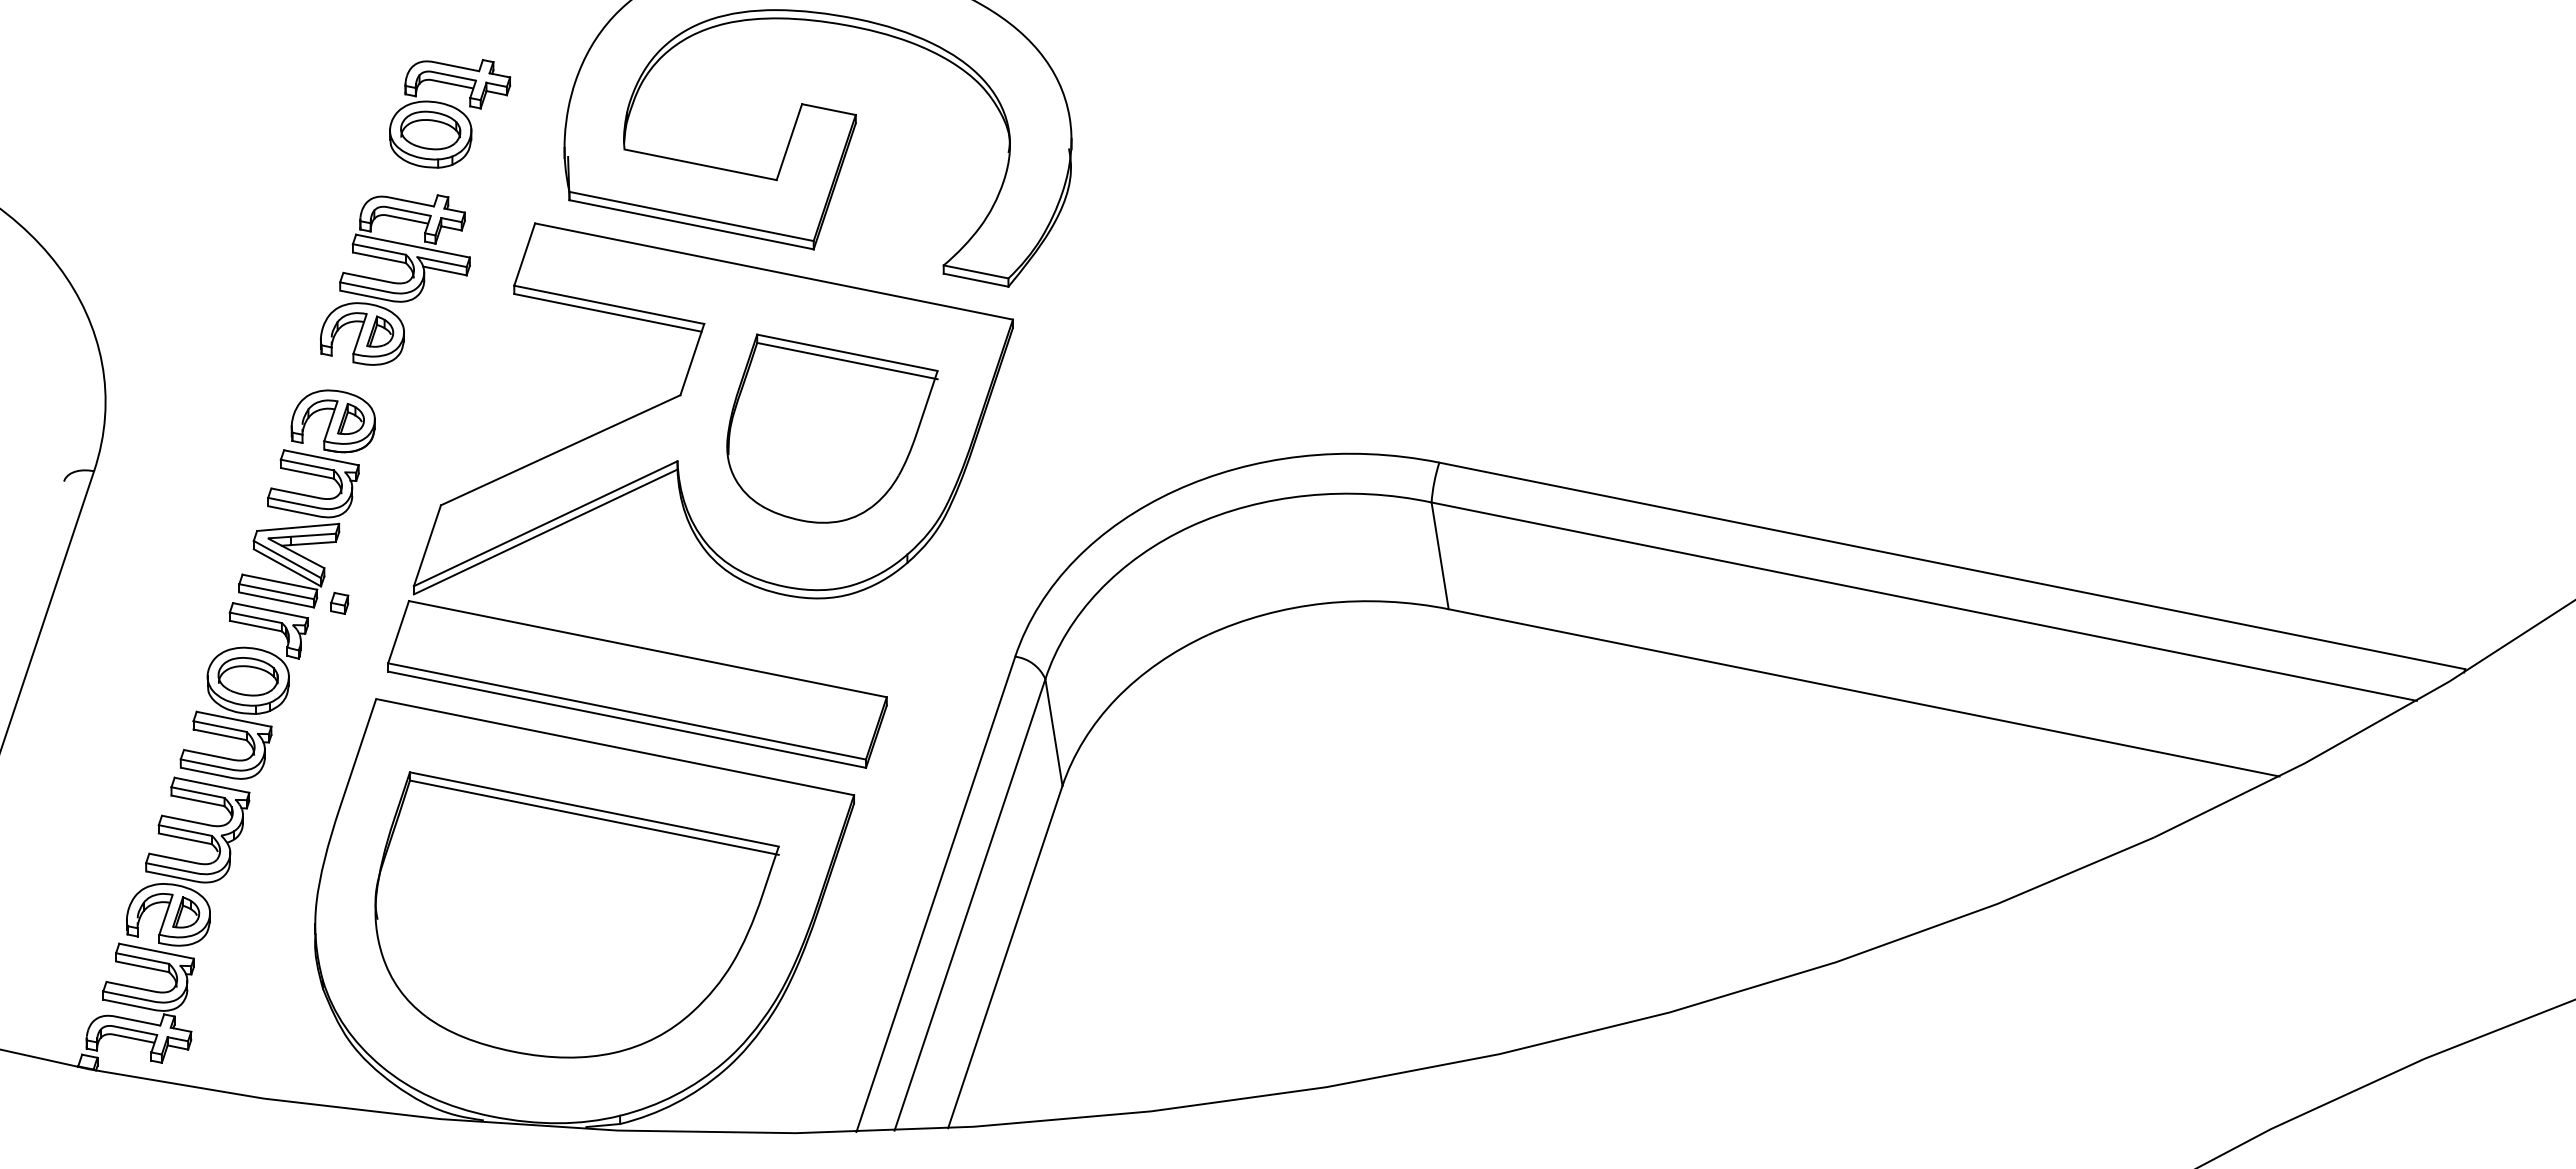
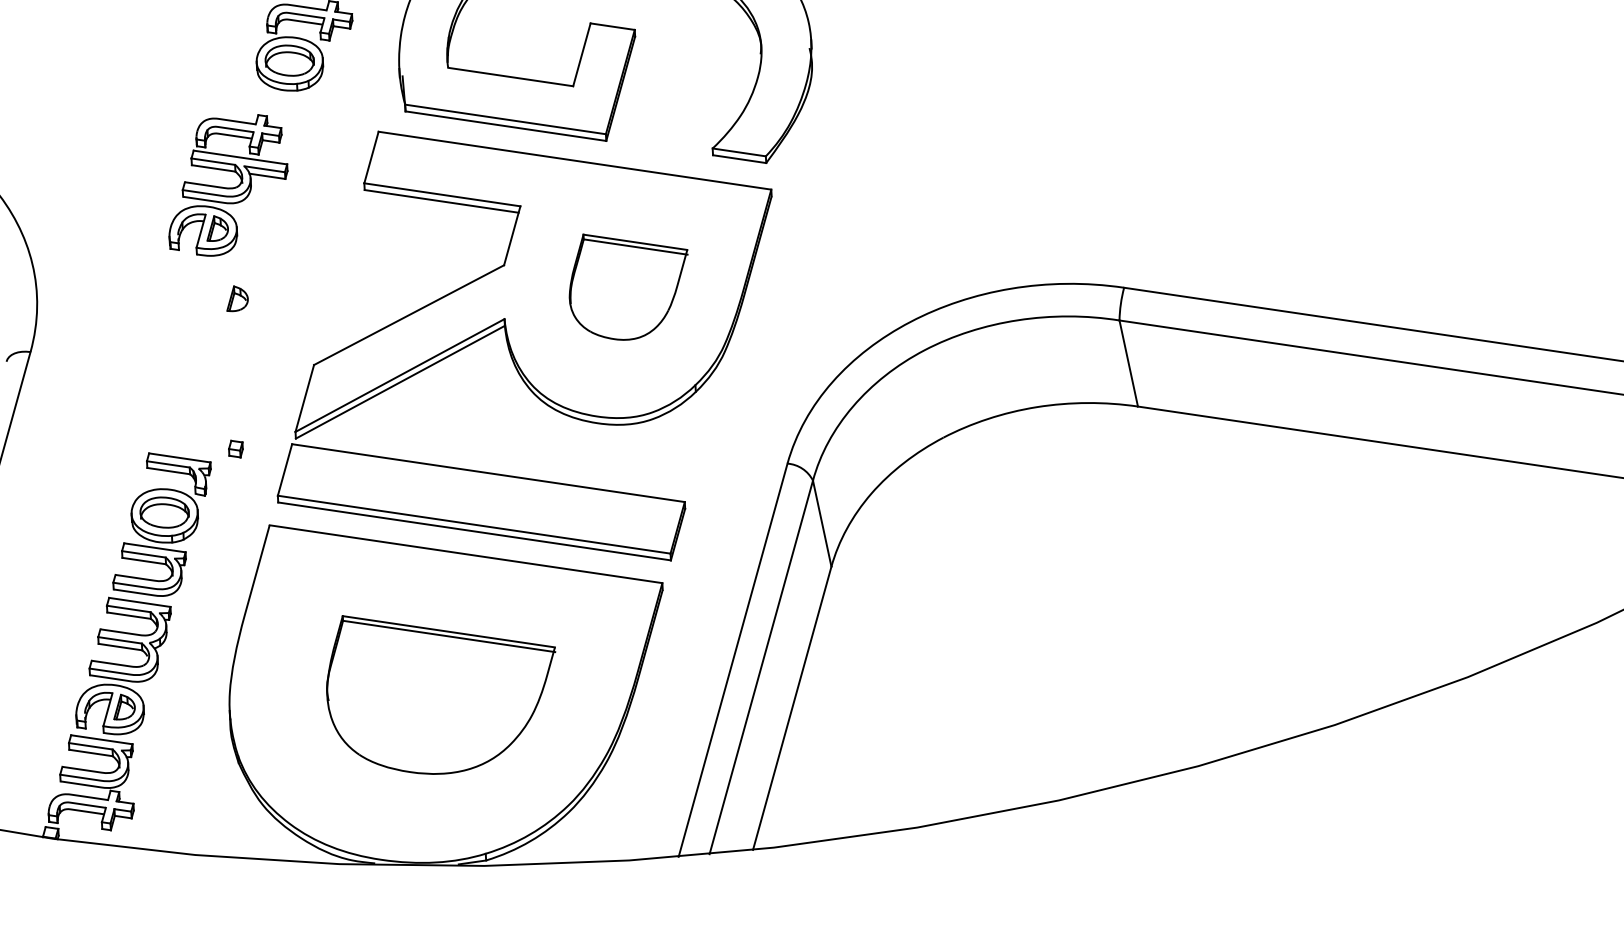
part: (395, 279) -> (227, 185), moved
part: (832, 428) -> (629, 285), size x0.7
part: (306, 498) -> (204, 365), removed
part: (576, 914) -> (441, 691), size x0.7

